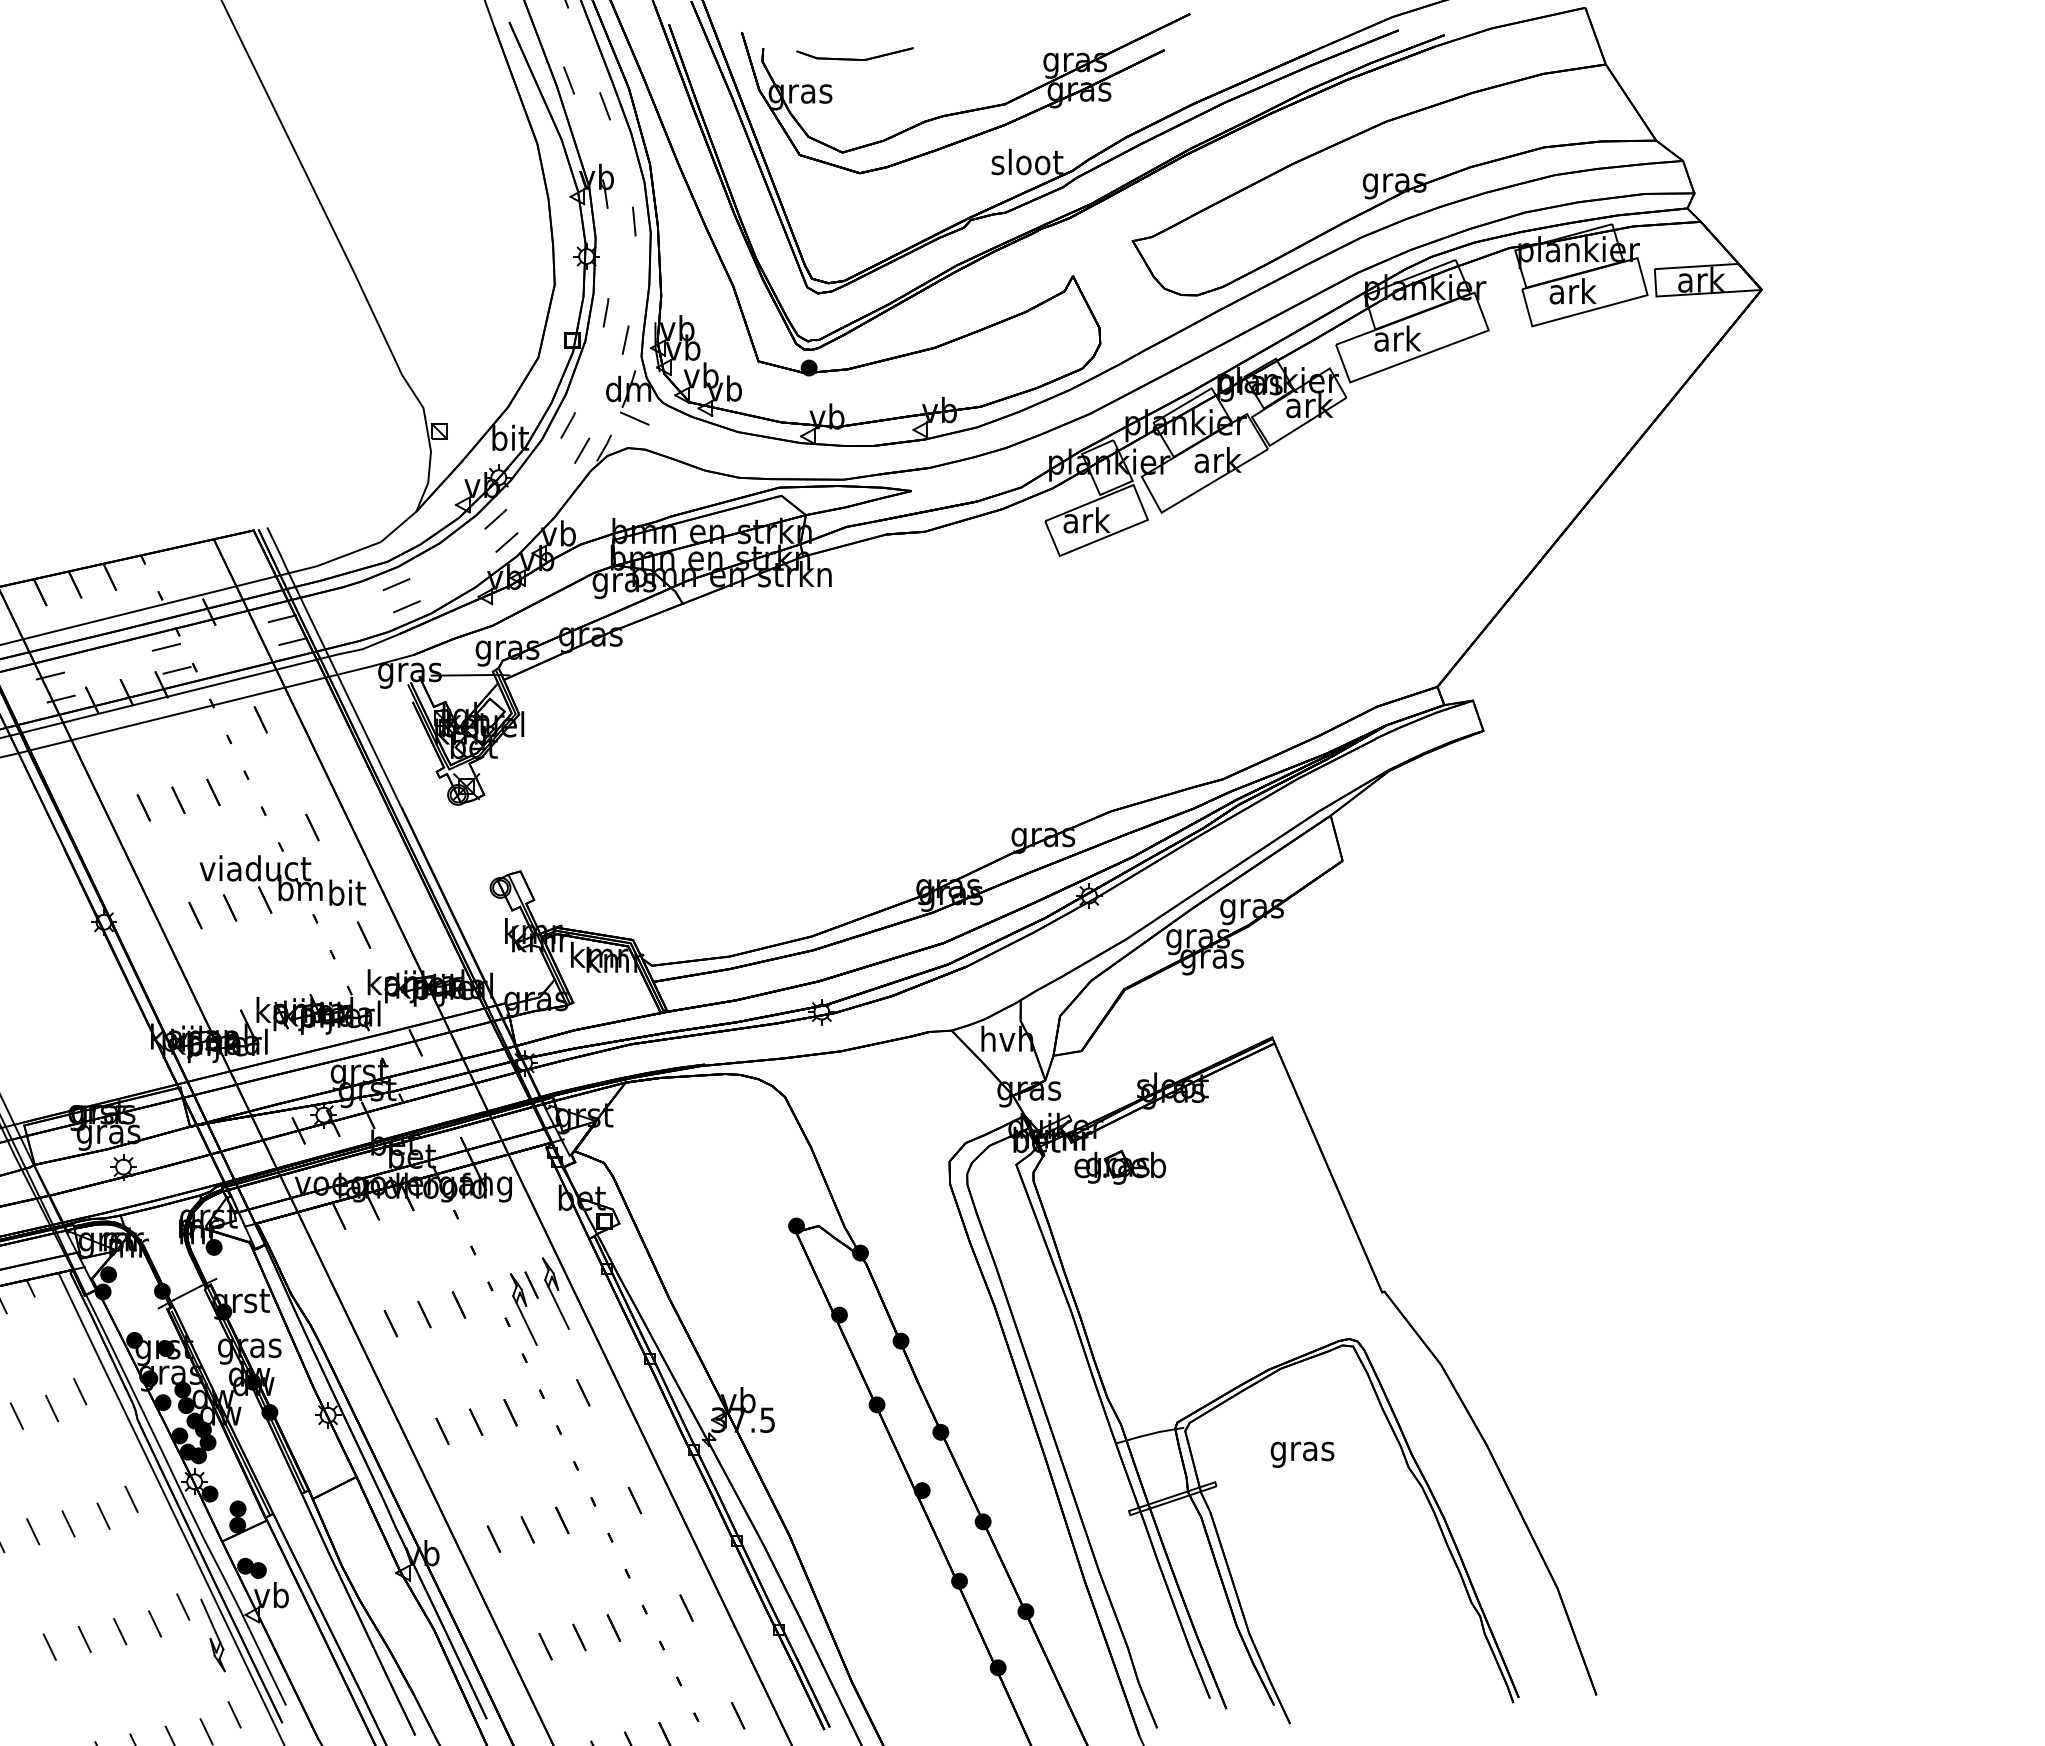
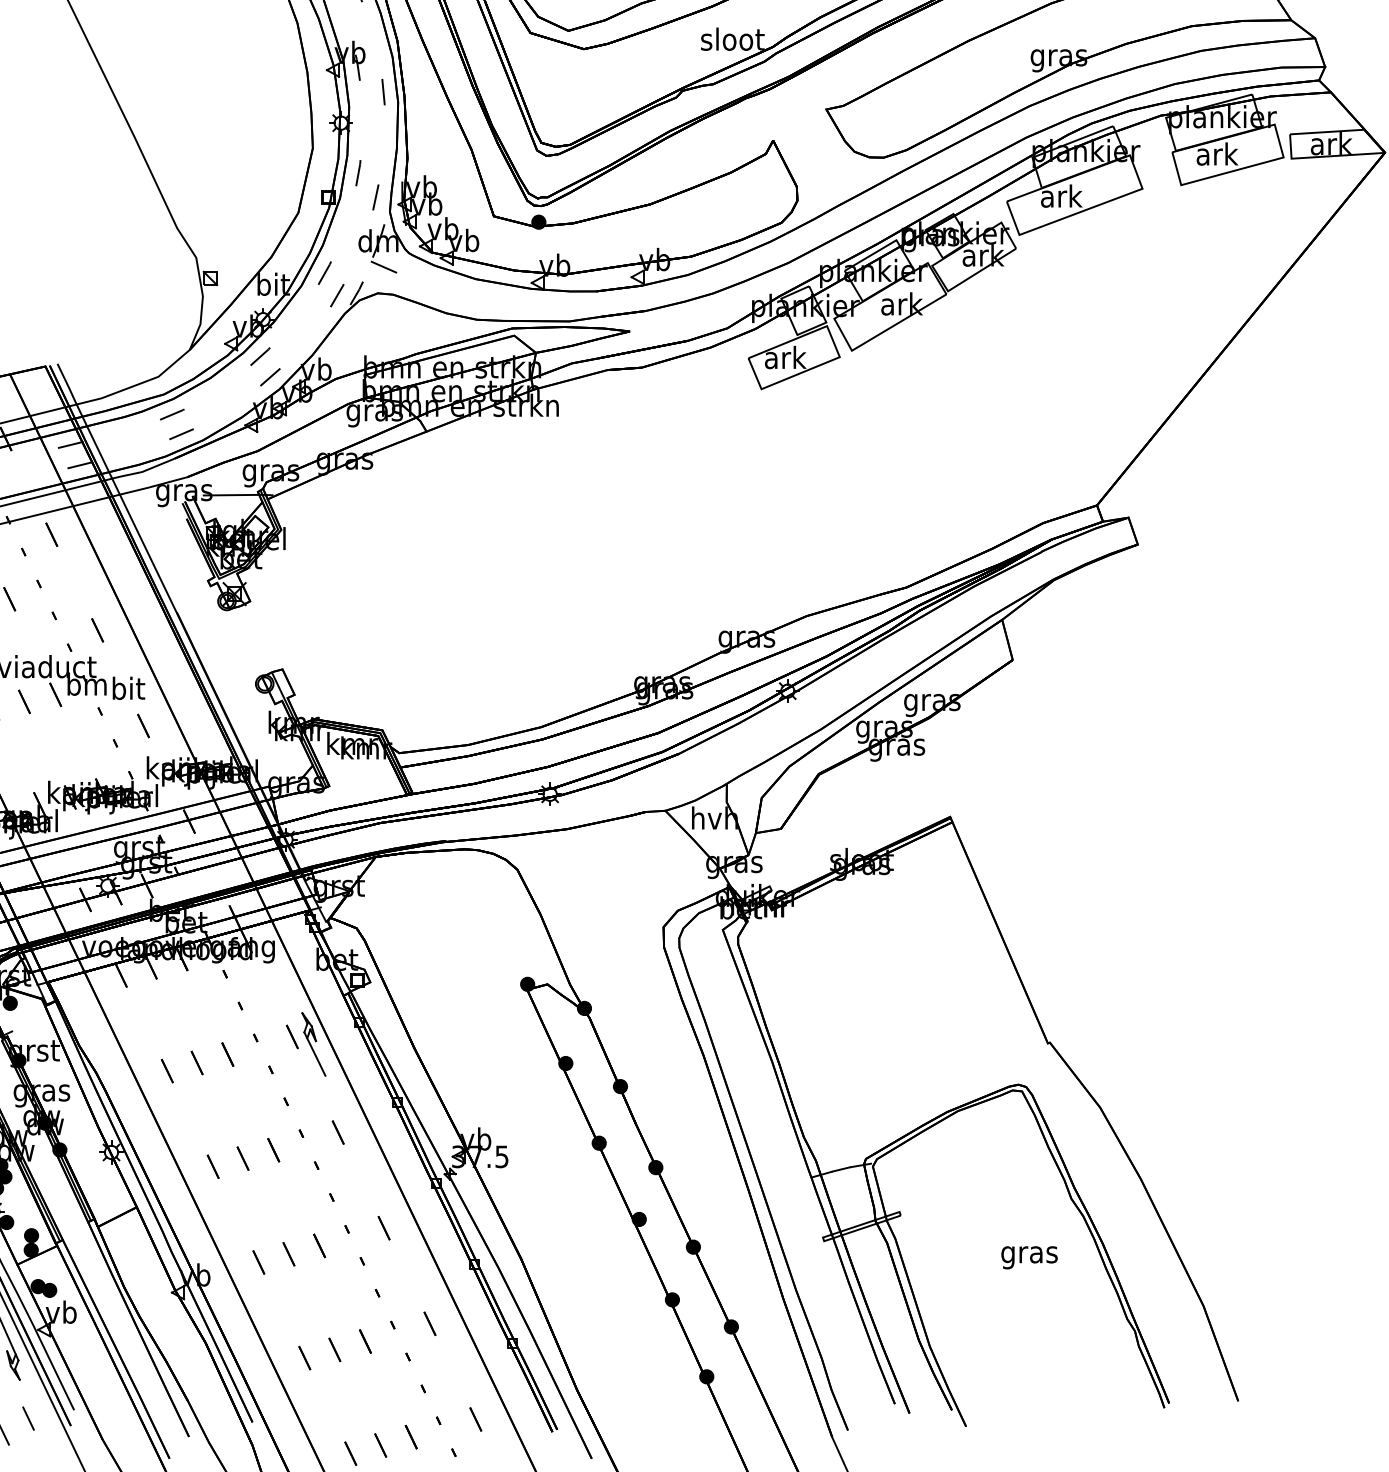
part: (1119, 1166) -> (814, 931), removed
part: (523, 1309) -> (285, 1058), removed
text: (1302, 1454) -> (1029, 1257), moved

